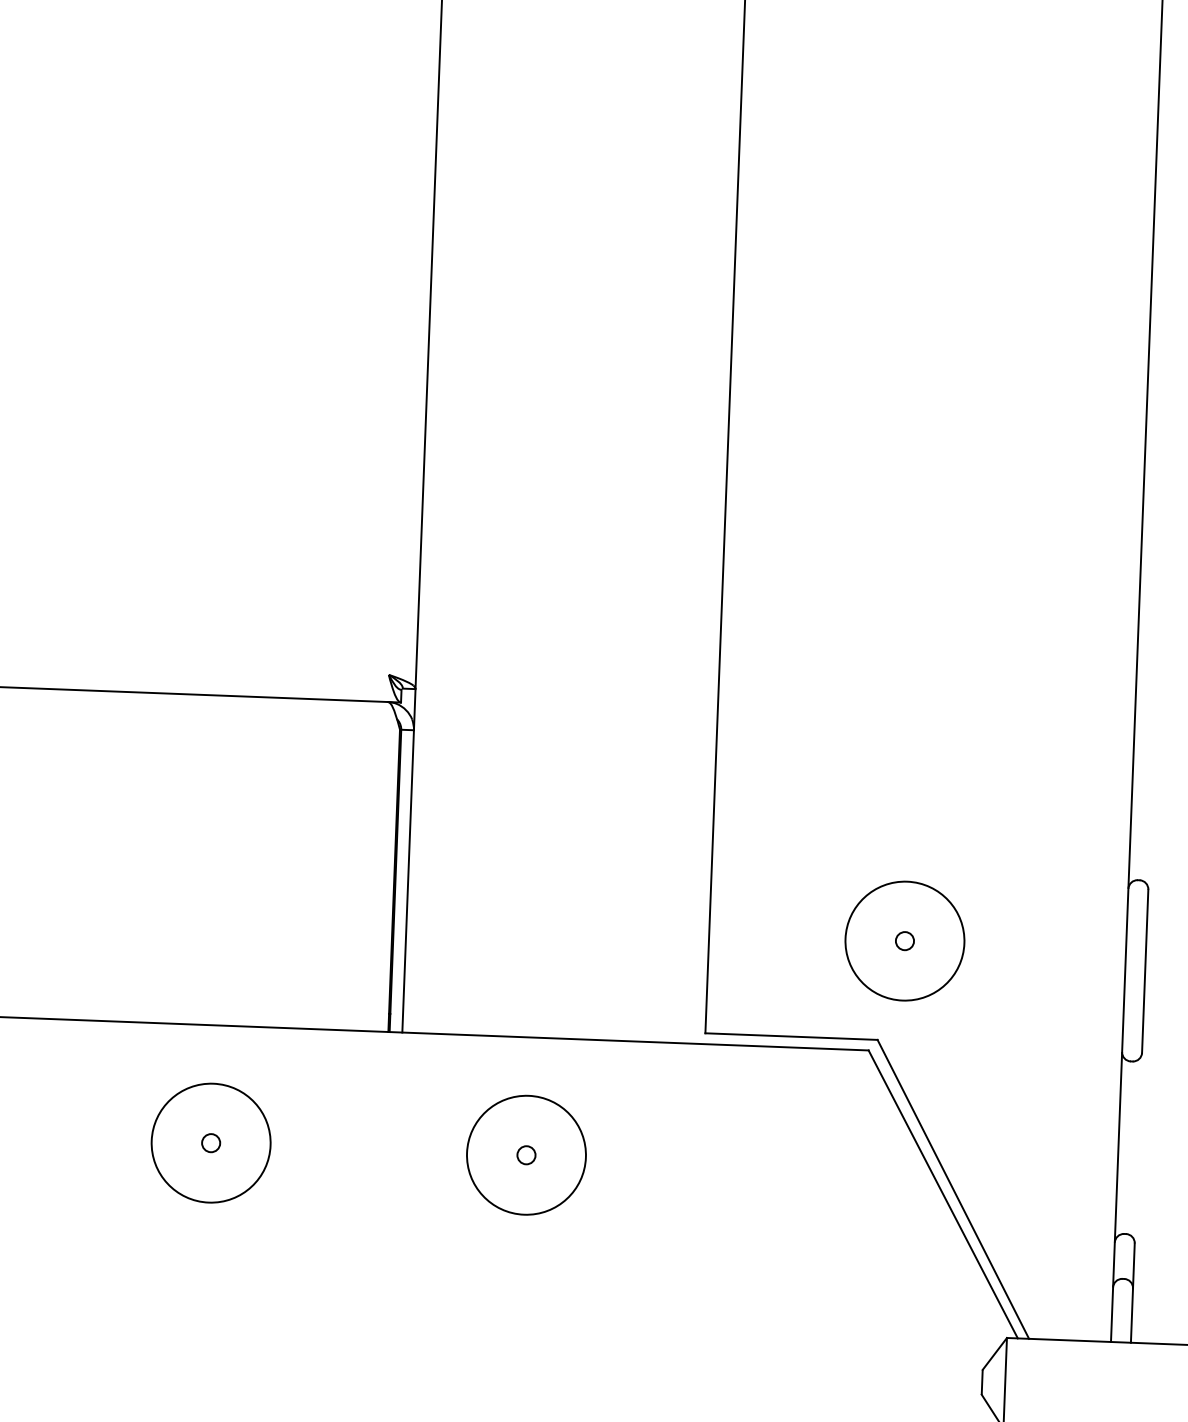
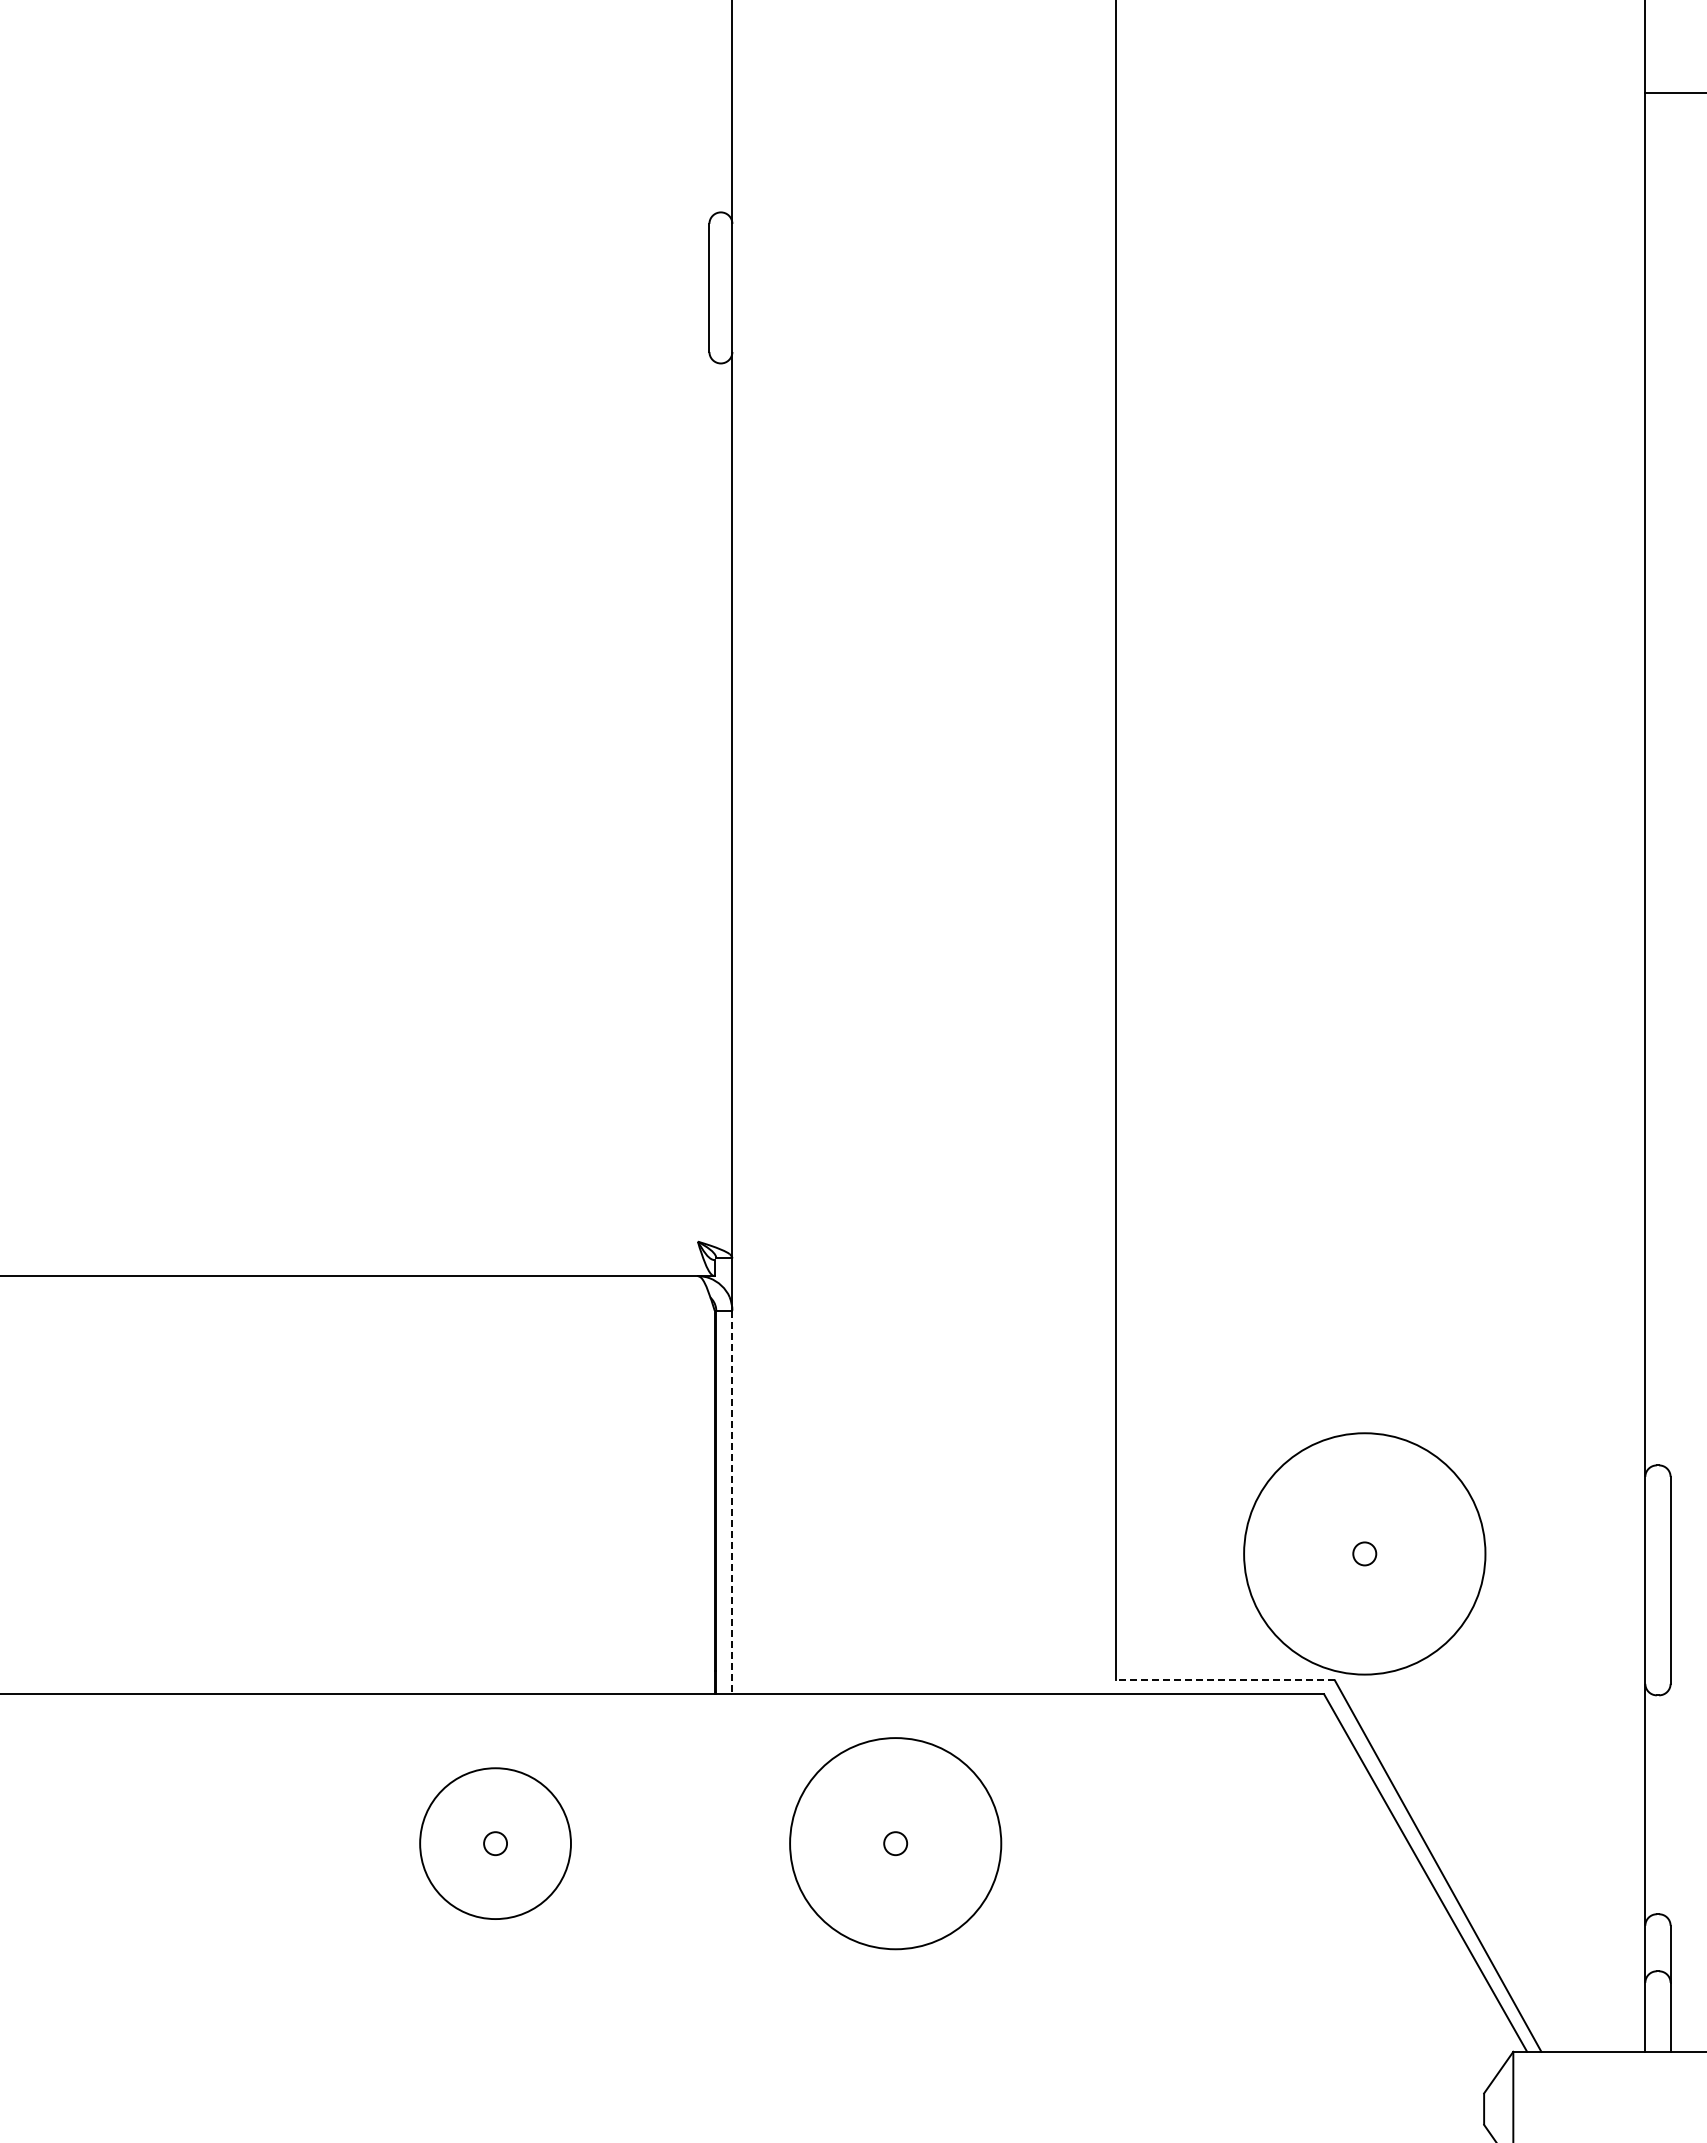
line: (408, 881) -> (732, 1502), solid -> dashed
circle: (904, 940) -> (1364, 1553), size x1.6
line: (791, 1036) -> (1225, 1680), solid -> dashed
circle: (526, 1155) -> (895, 1843), size x1.4

